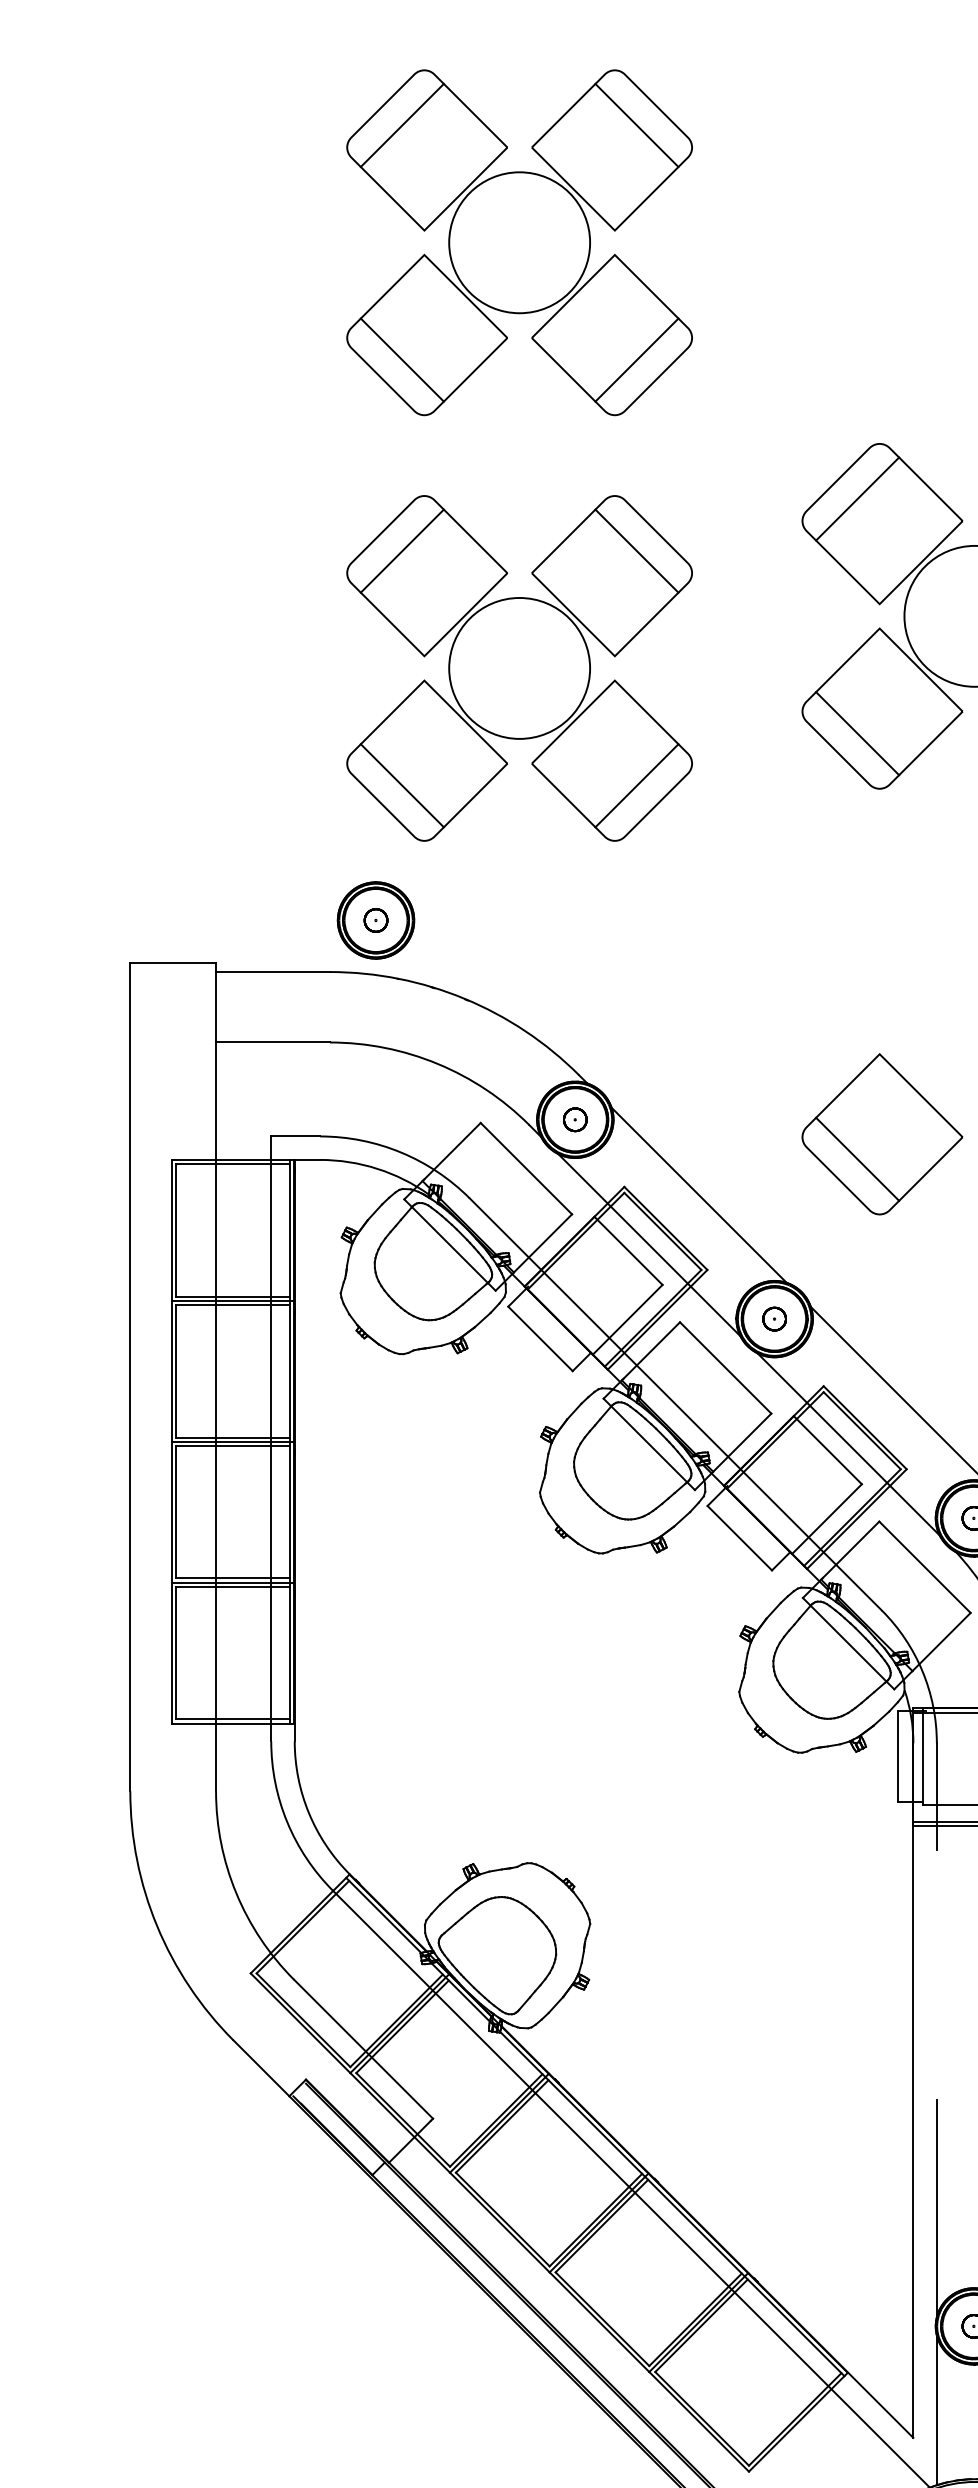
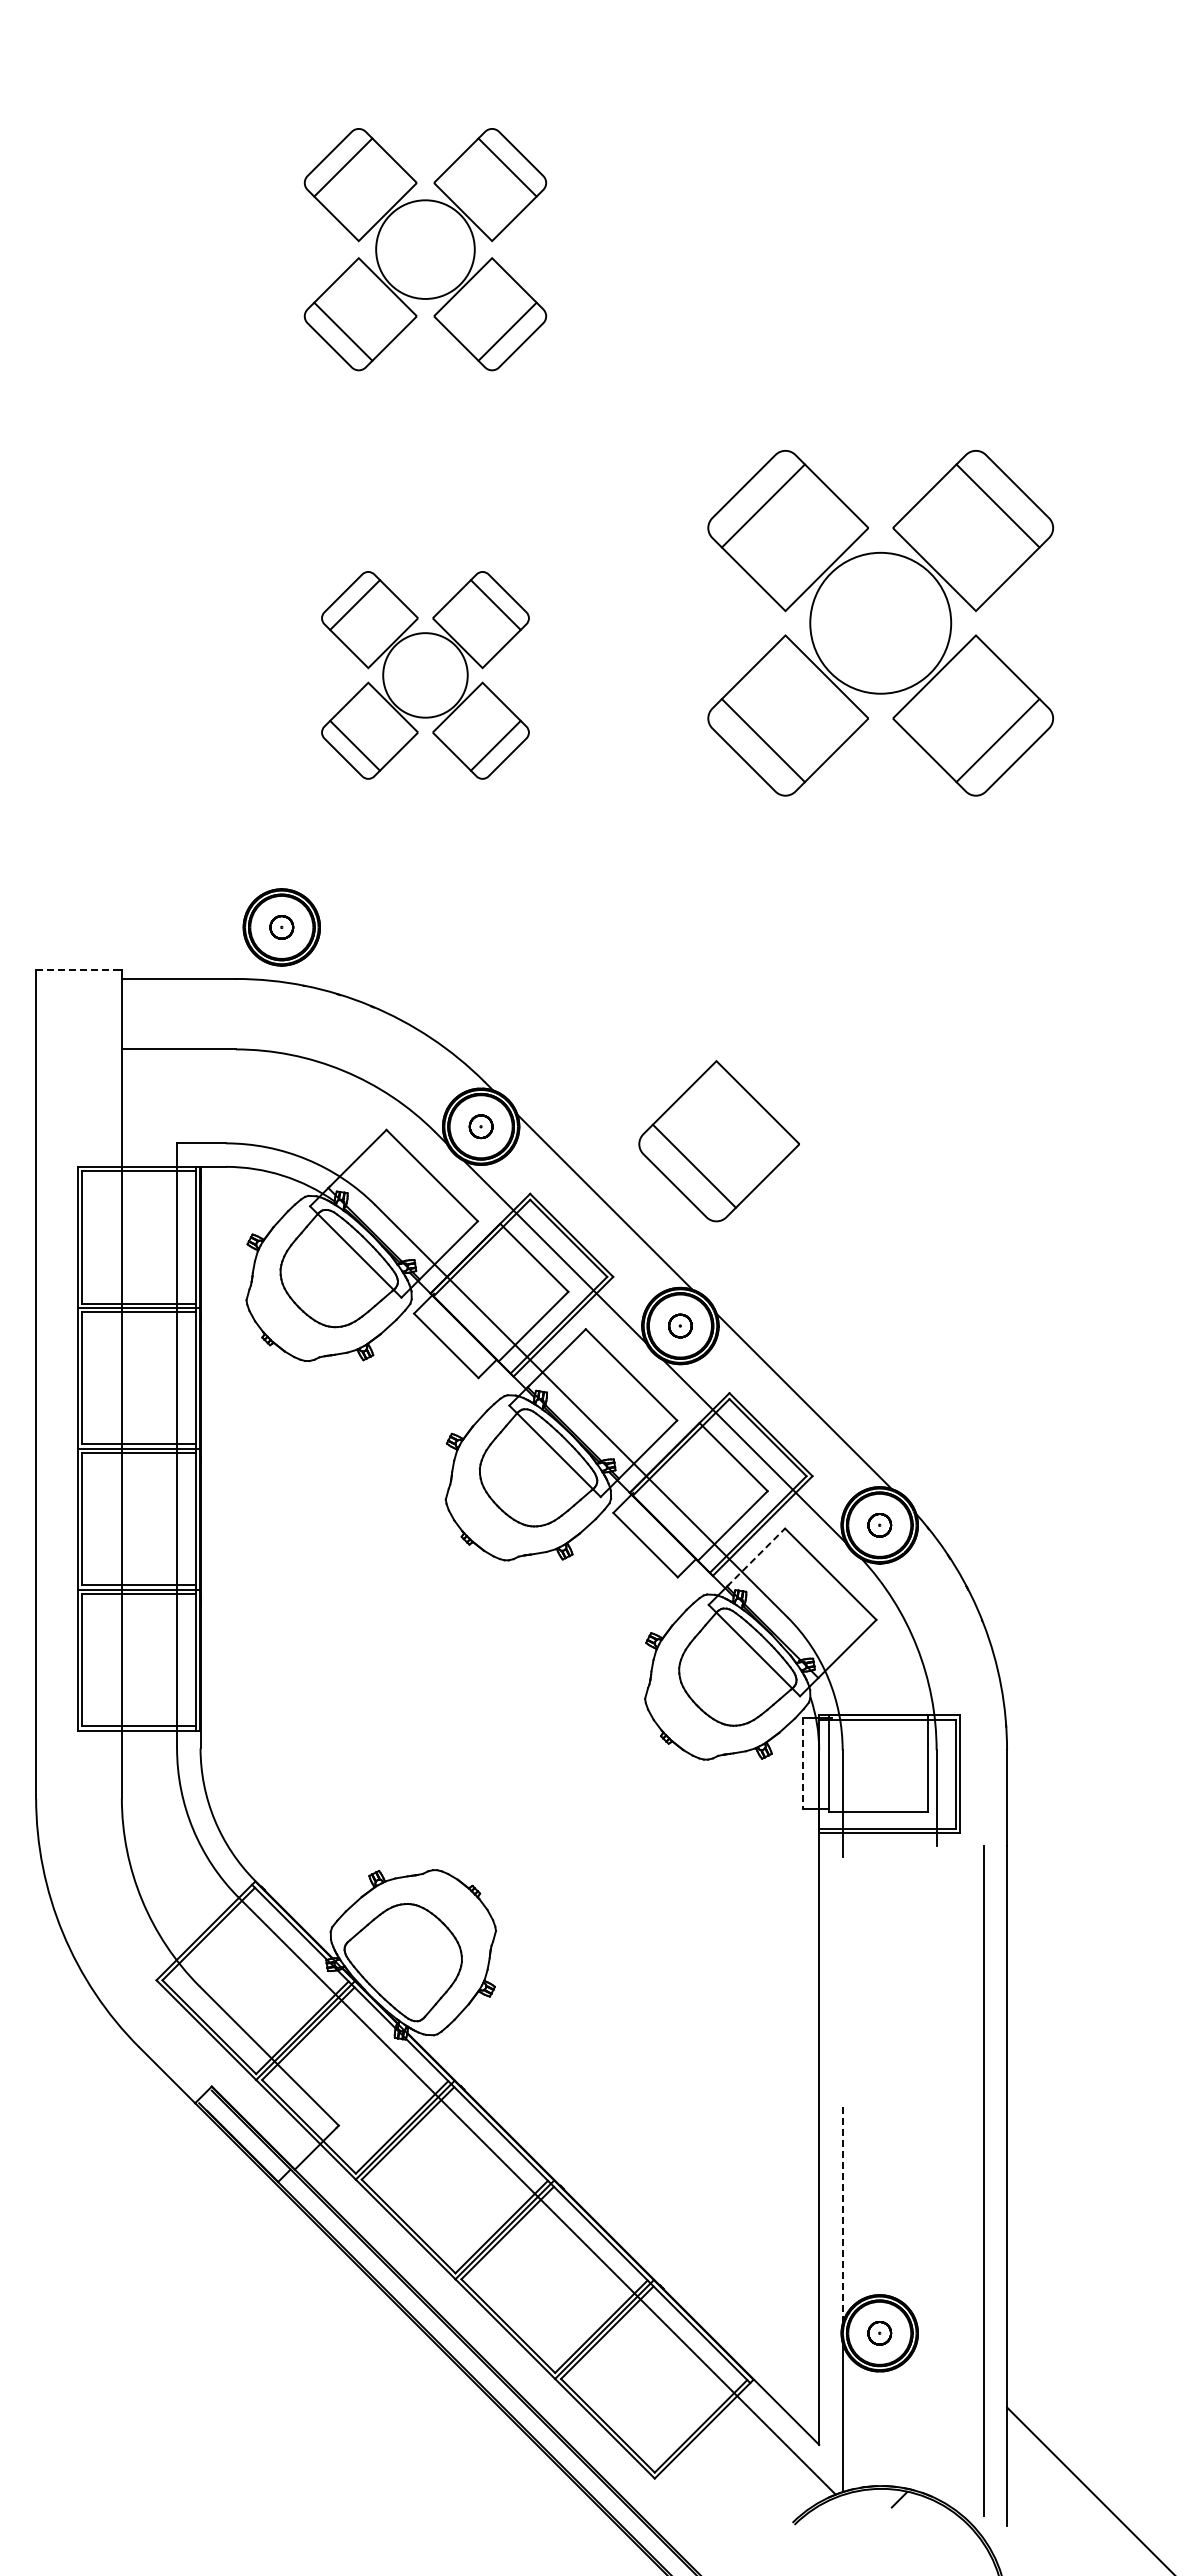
part: (519, 242) -> (425, 249), size x0.7
part: (519, 668) -> (425, 675), size x0.6
line: (171, 962) -> (77, 969), solid -> dashed
part: (881, 1134) -> (718, 1141), moved
line: (850, 1550) -> (756, 1557), solid -> dashed
line: (897, 1756) -> (803, 1763), solid -> dashed
line: (936, 2208) -> (842, 2215), solid -> dashed

